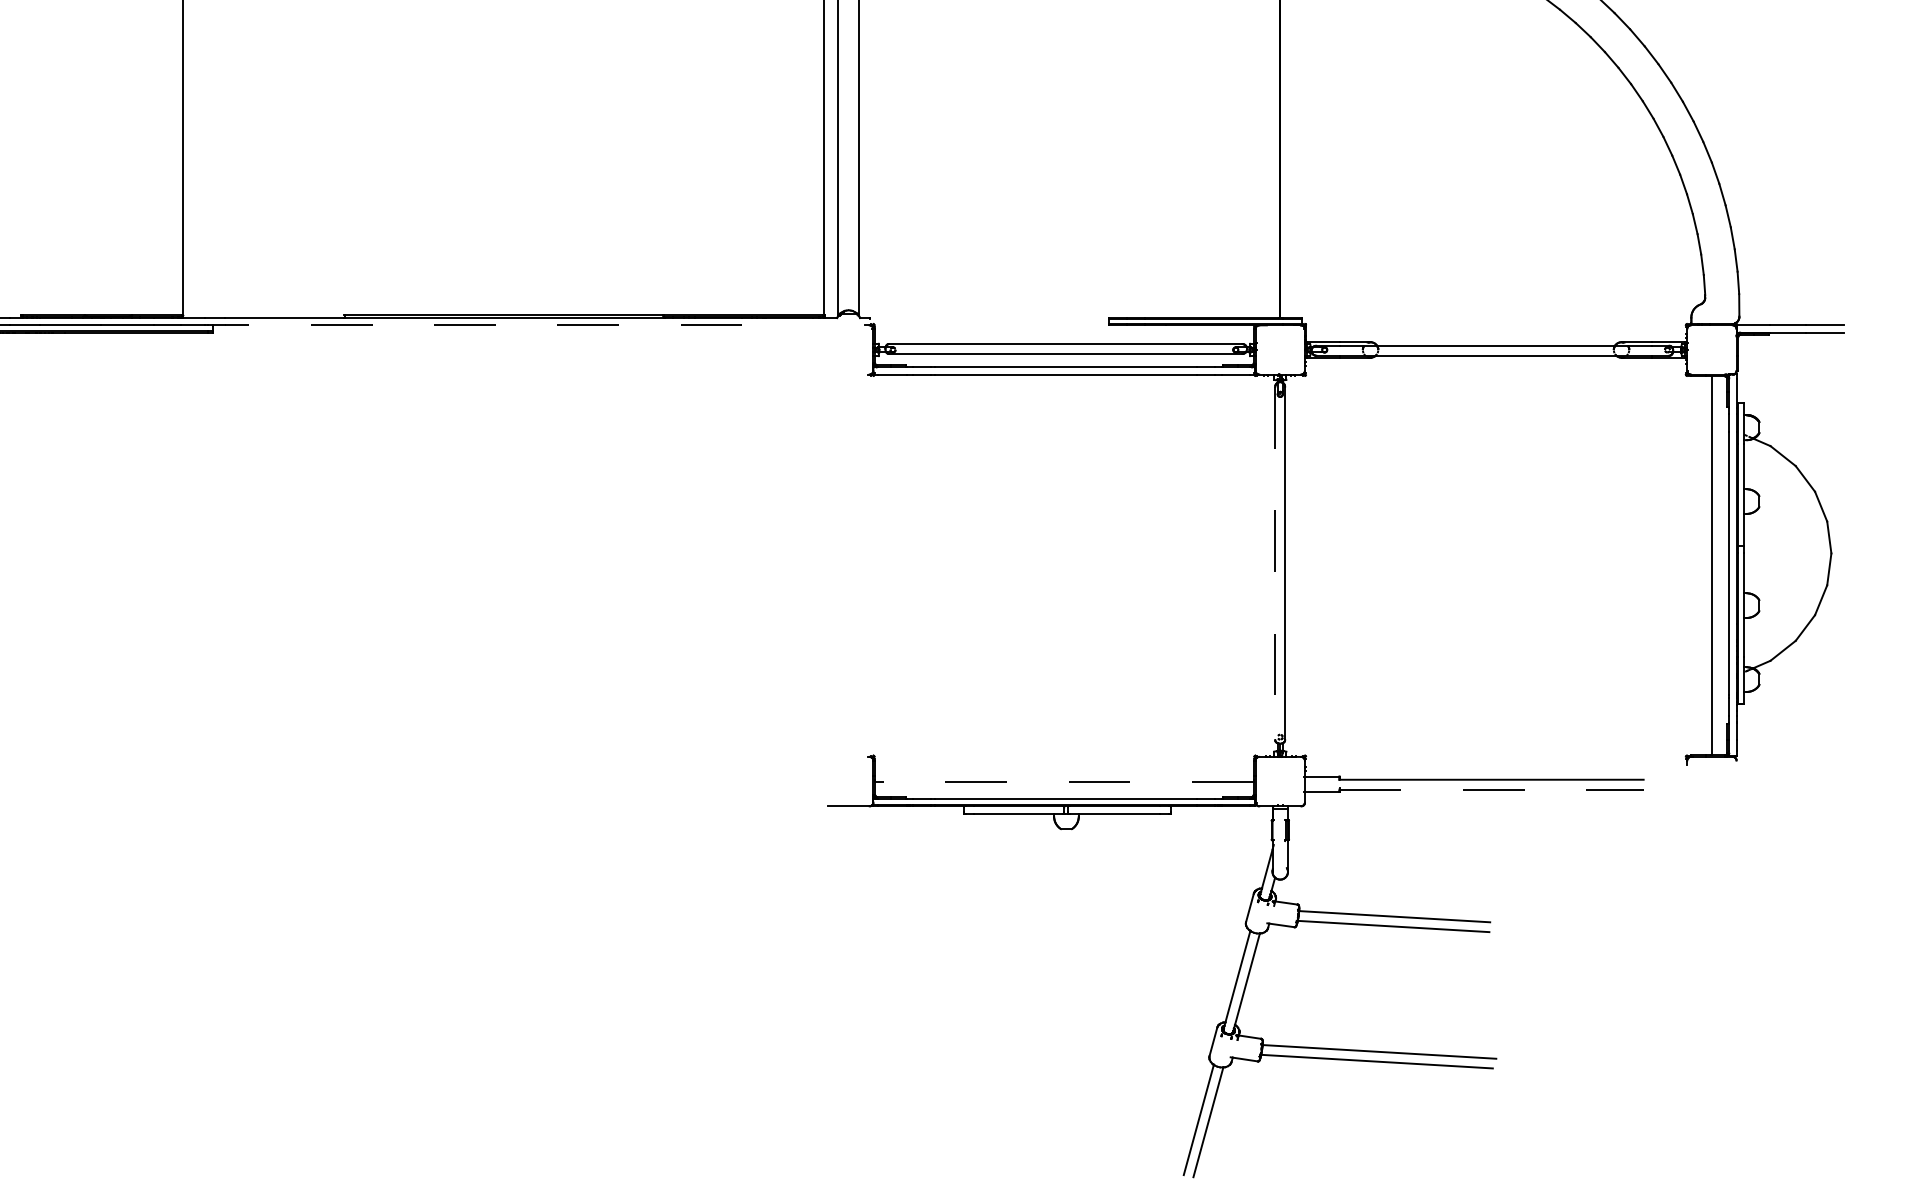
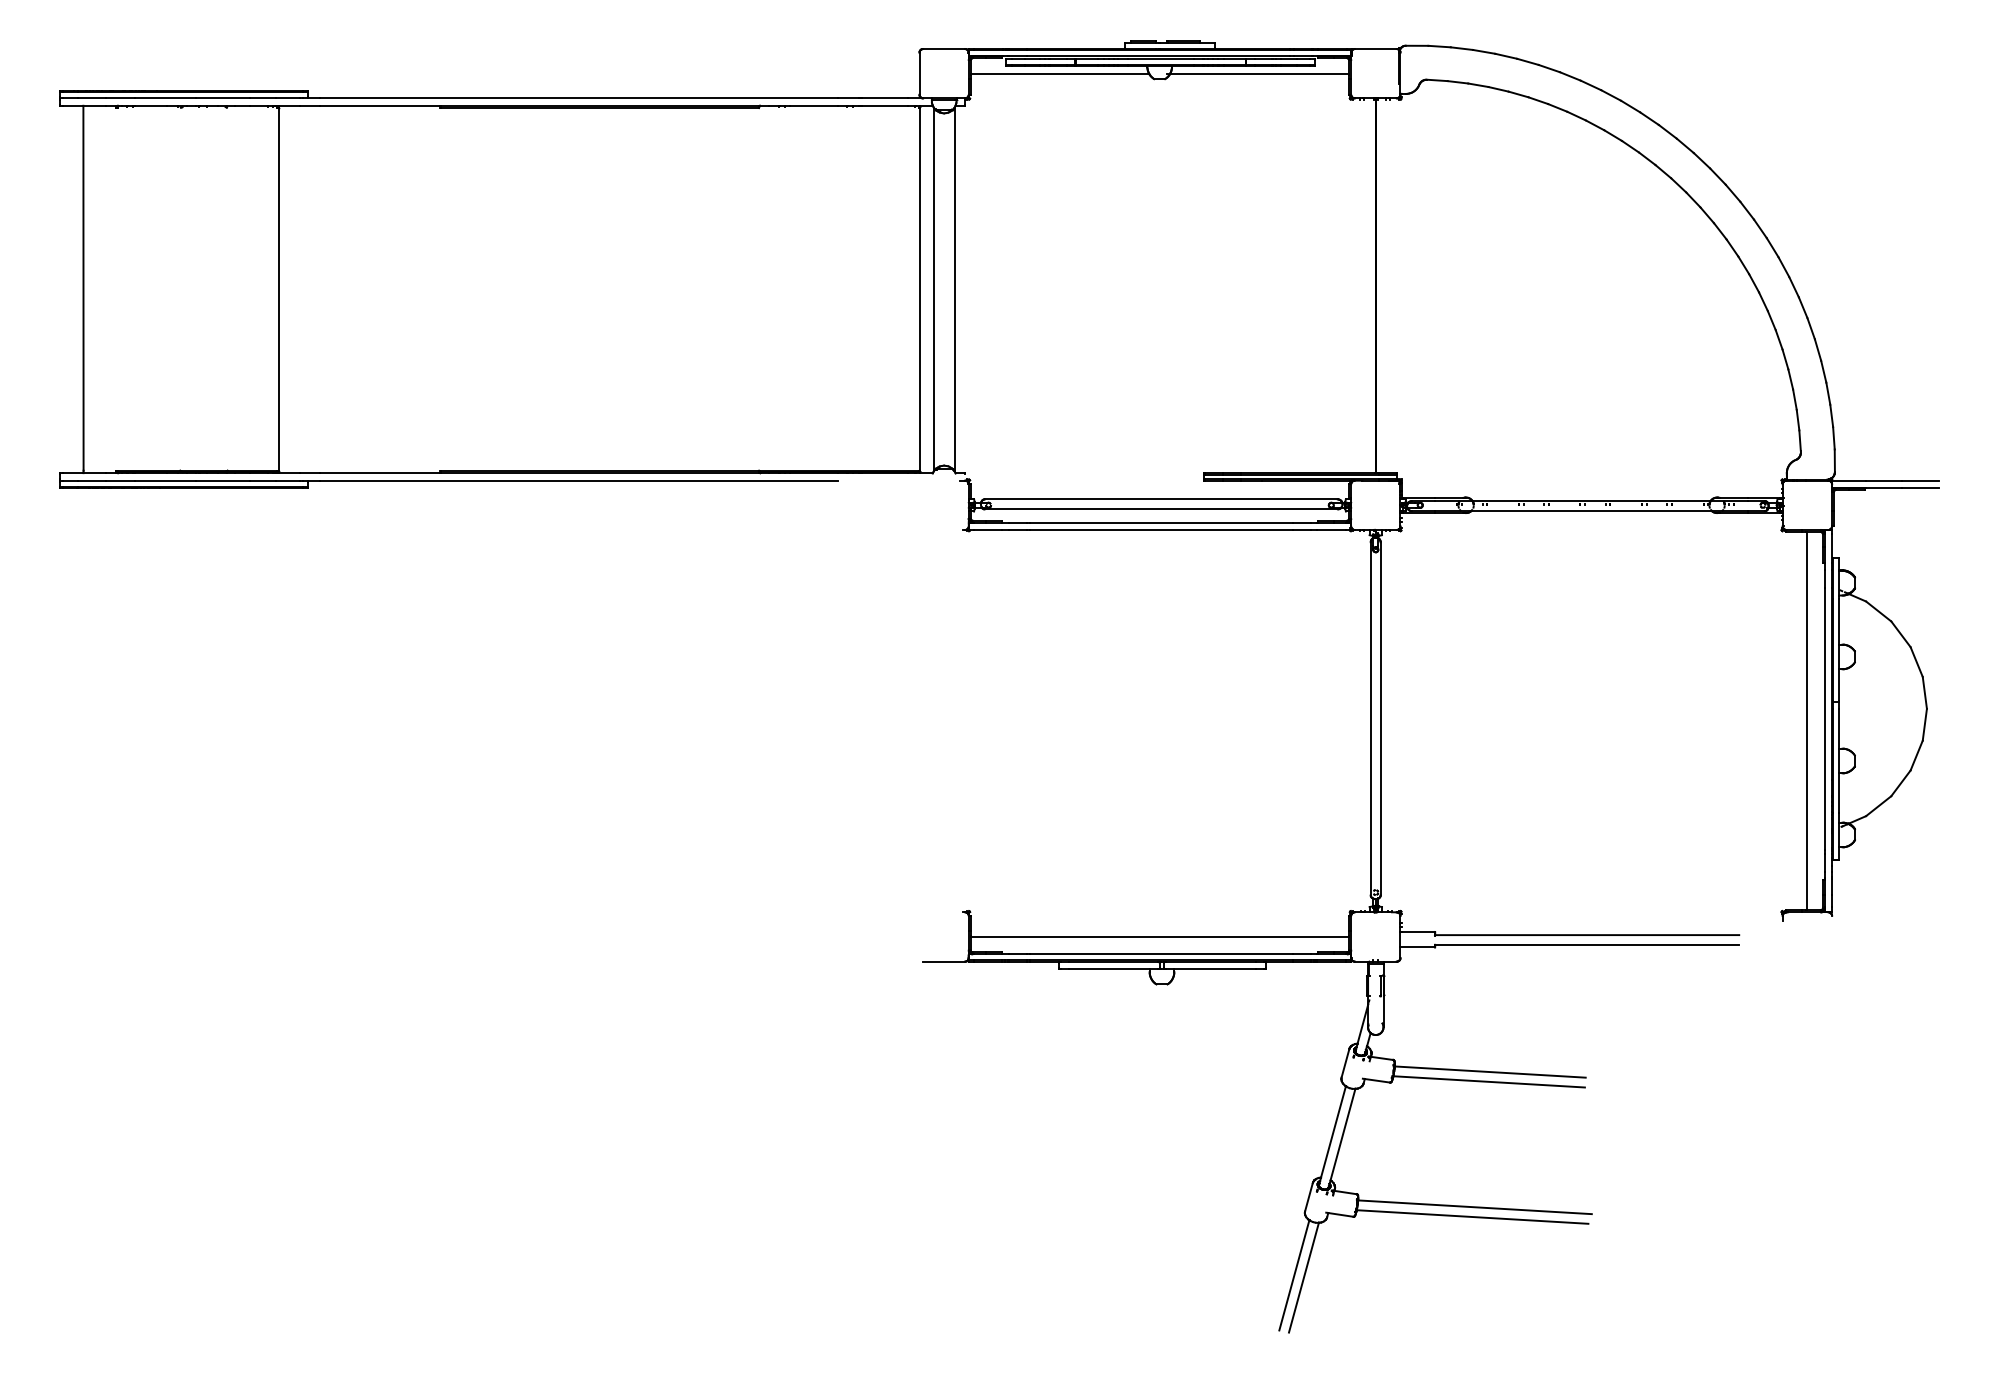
line: (483, 325) -> (579, 480), dashed -> solid
line: (1274, 563) -> (1370, 718), dashed -> solid
line: (1063, 781) -> (1159, 936), dashed -> solid
line: (1491, 789) -> (1587, 944), dashed -> solid

